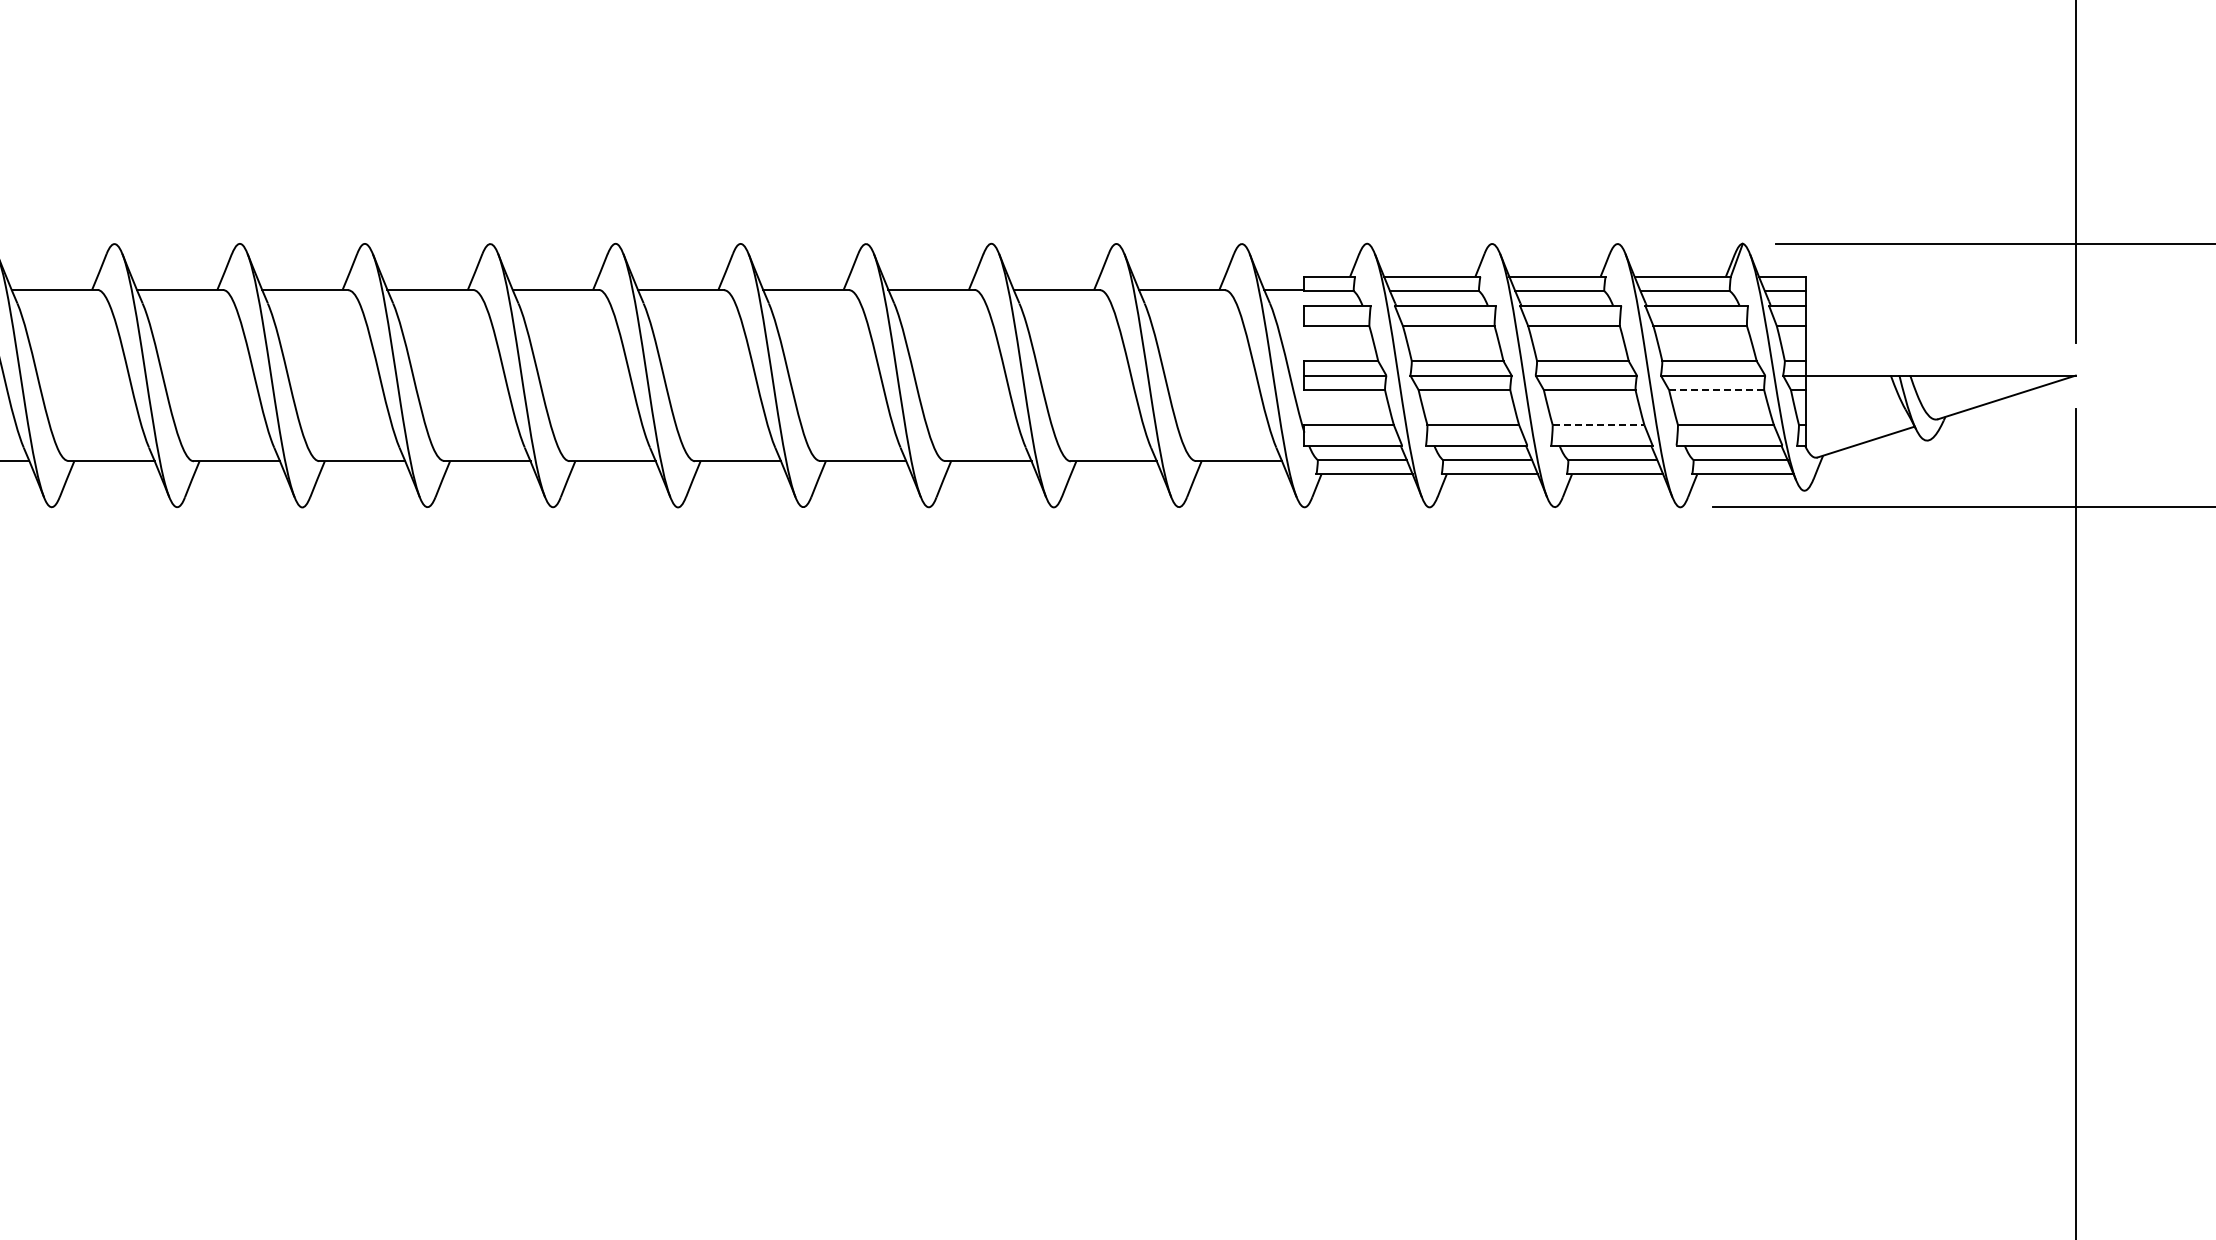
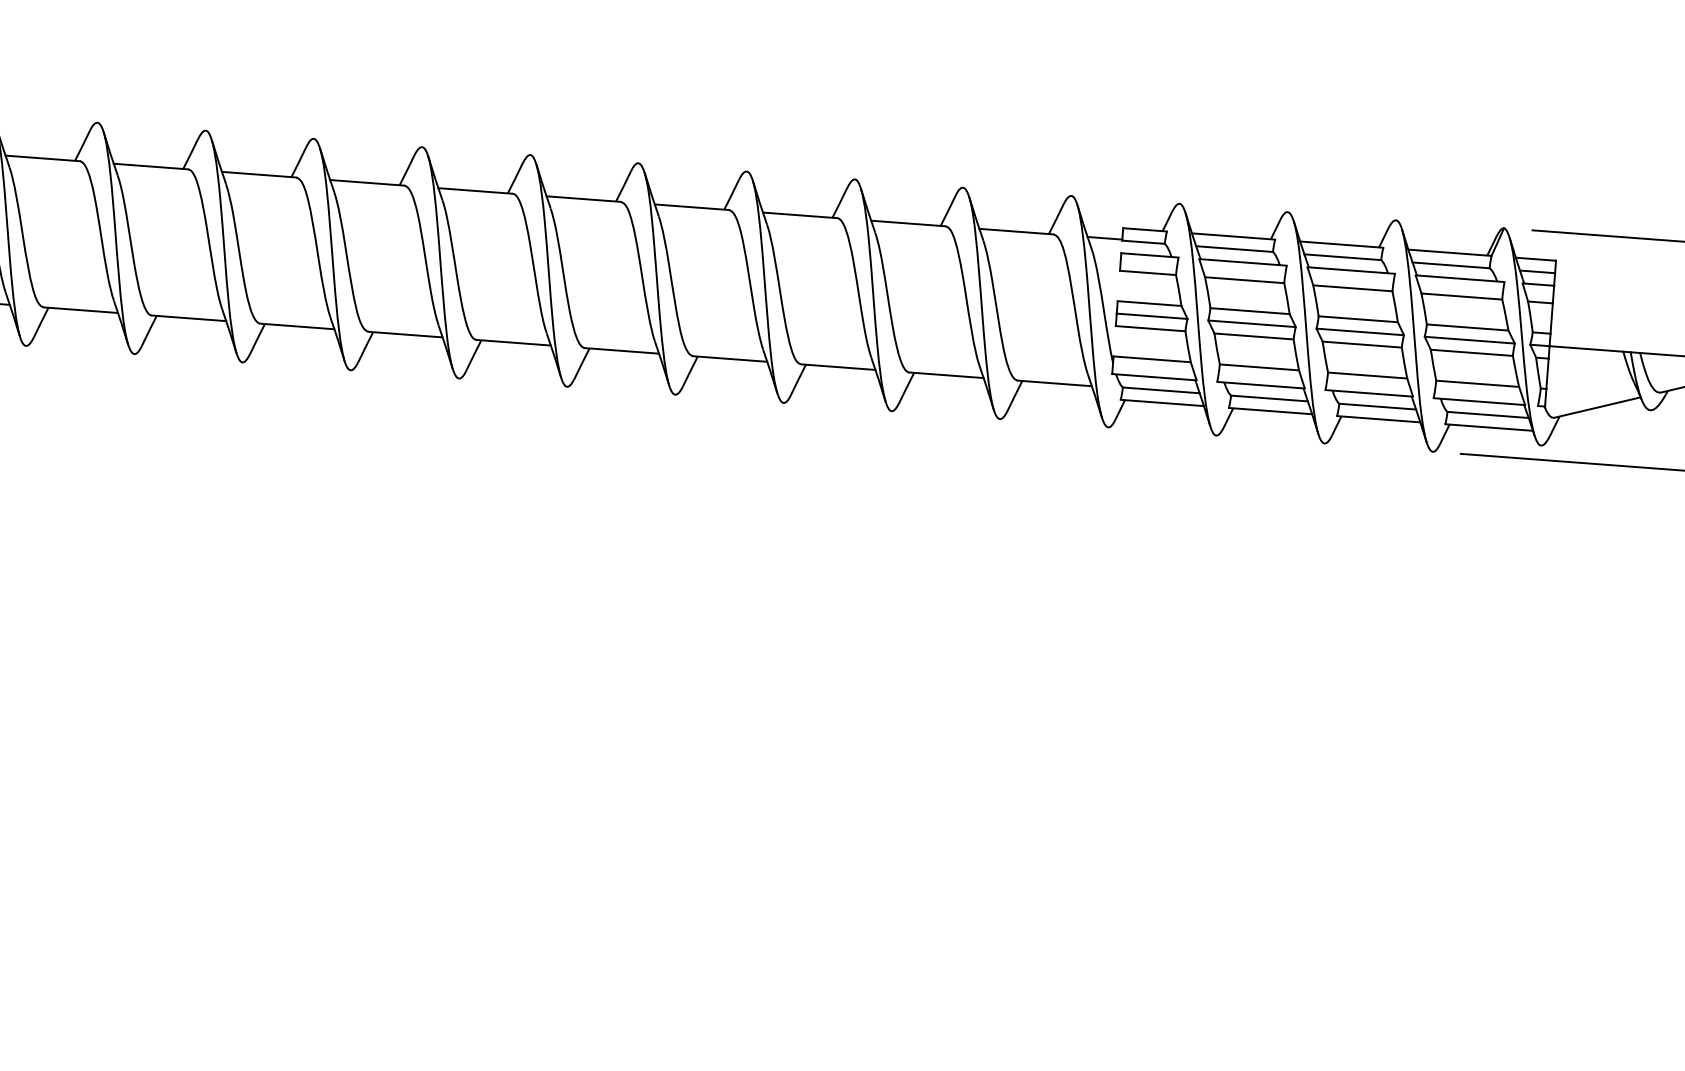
line: (1716, 390) -> (1471, 353), dashed -> solid
line: (1598, 425) -> (1367, 375), dashed -> solid

